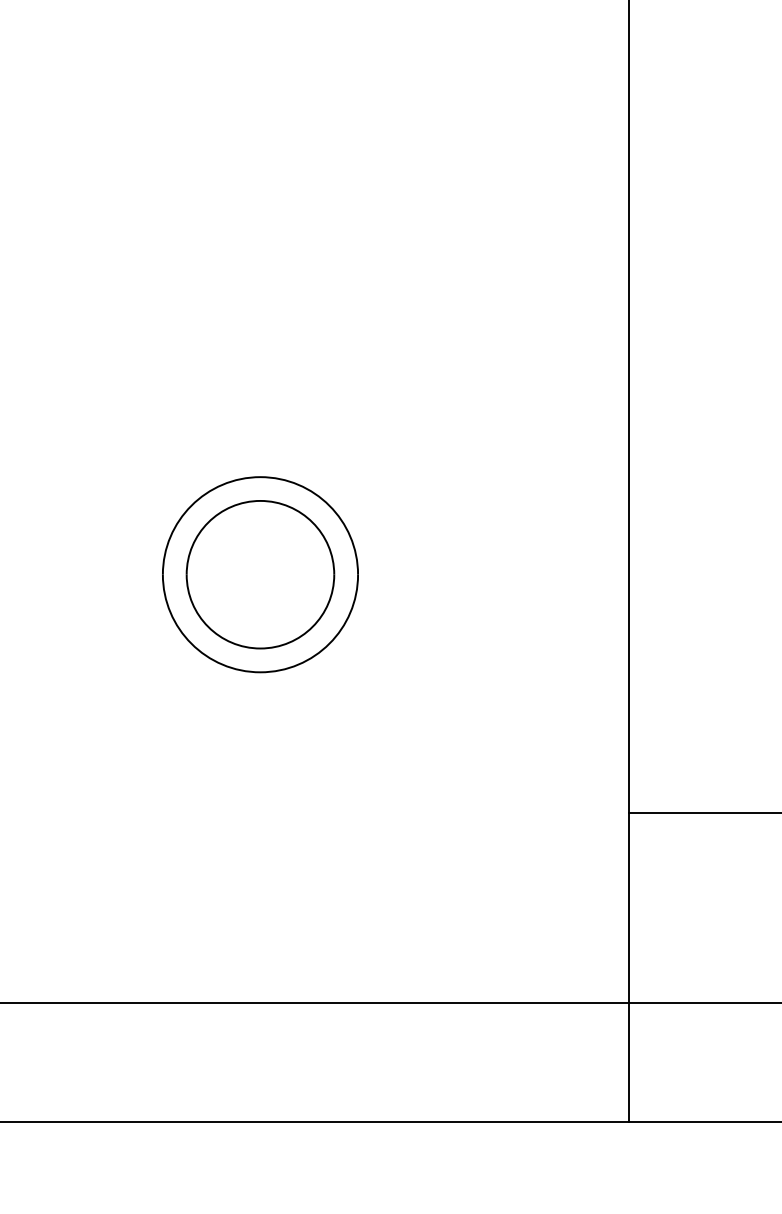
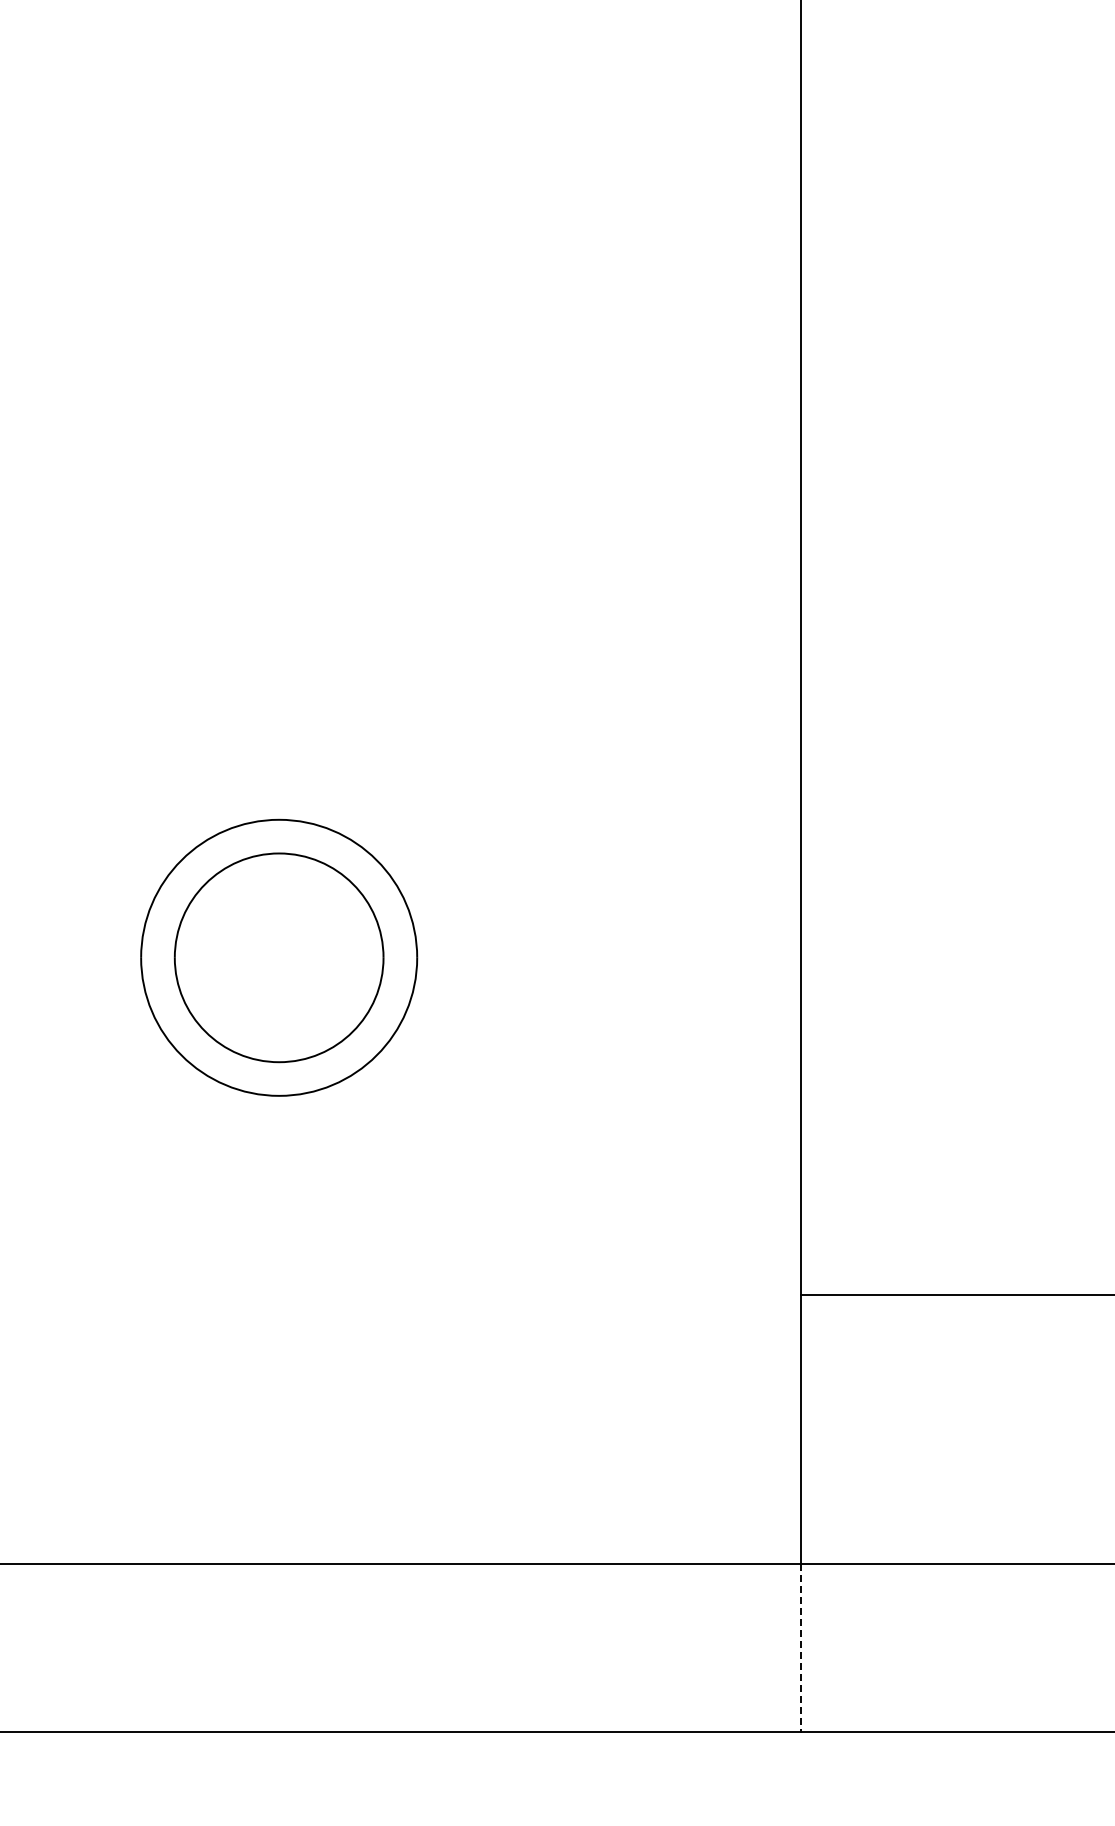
line: (629, 1063) -> (800, 1648), solid -> dashed

